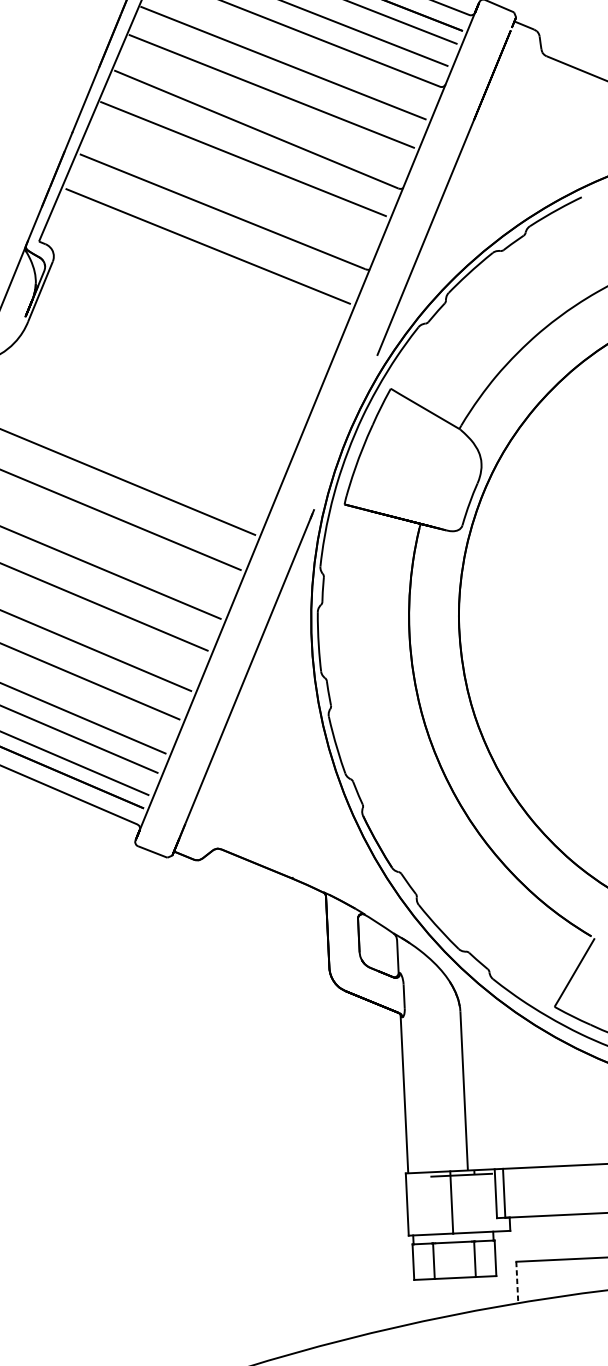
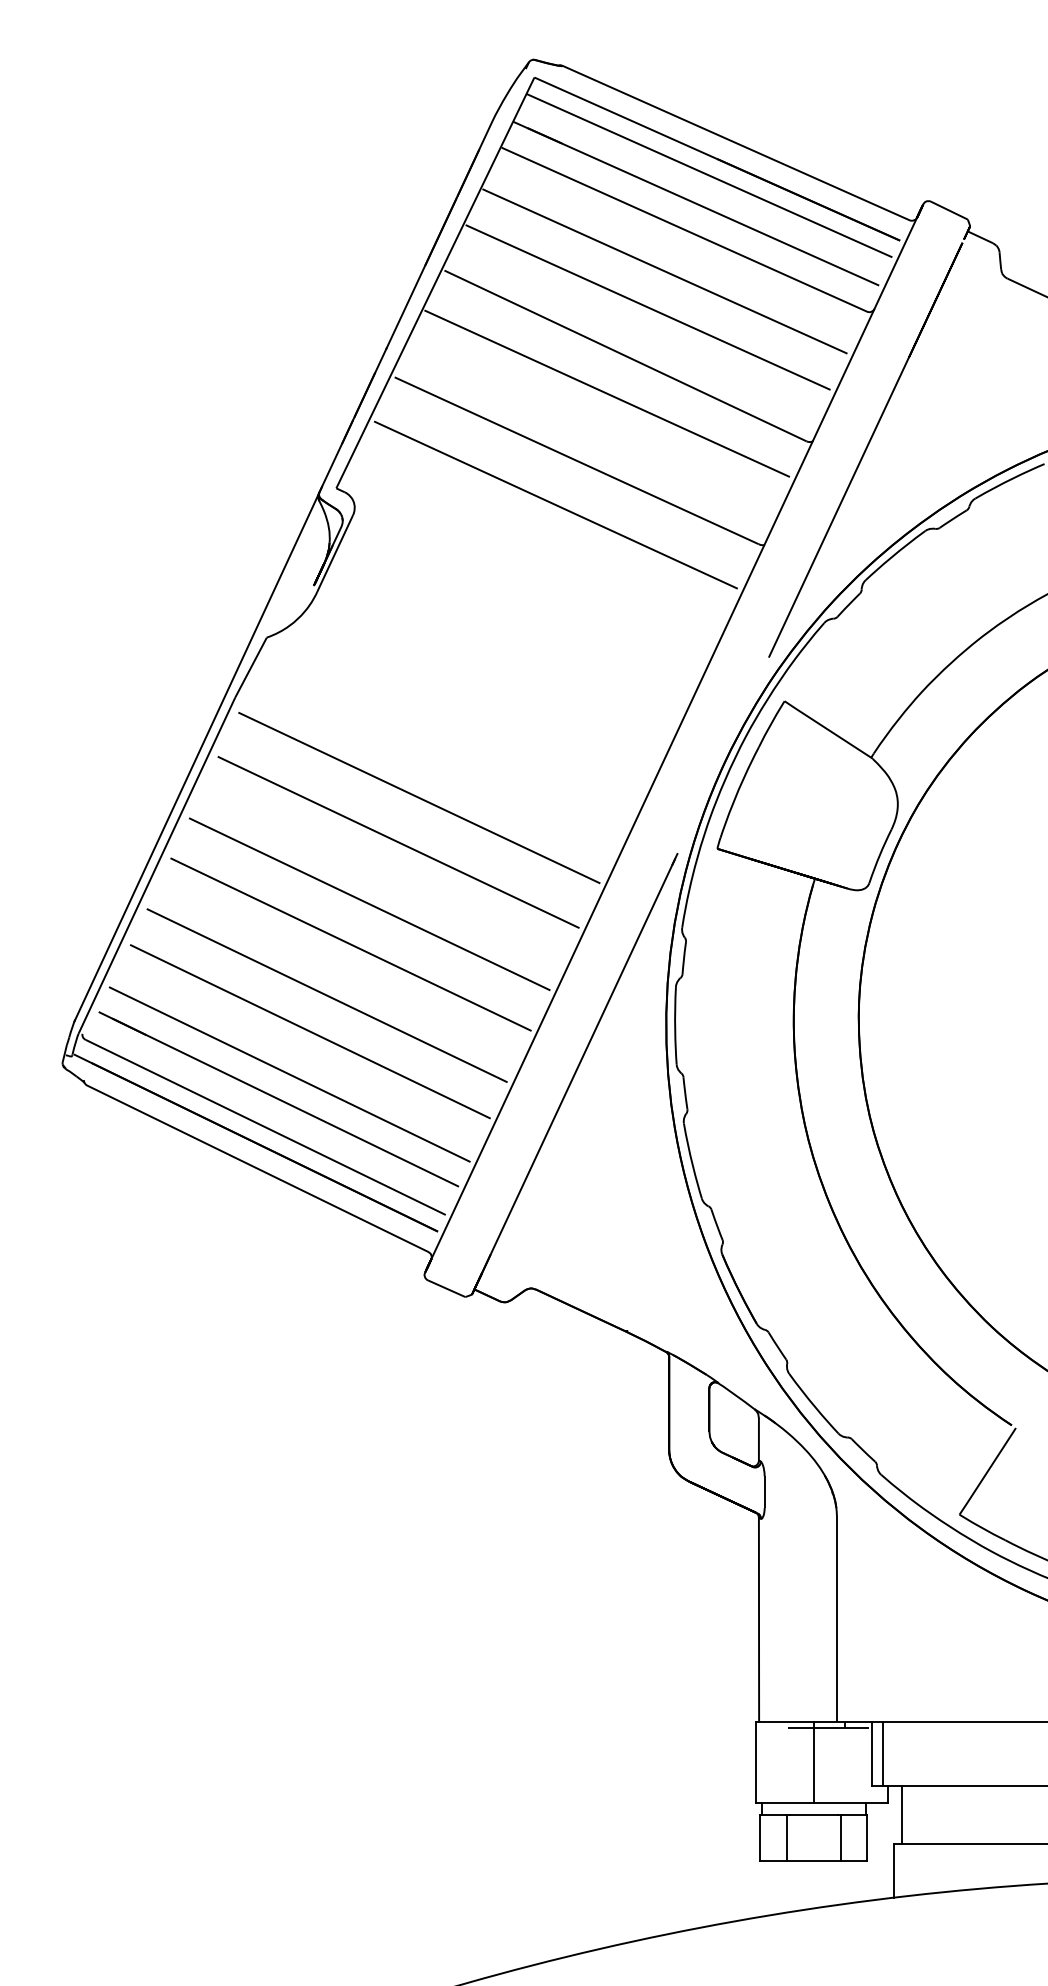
line: (520, 1239) -> (901, 1814), added
line: (517, 1283) -> (894, 1871), dashed -> solid

